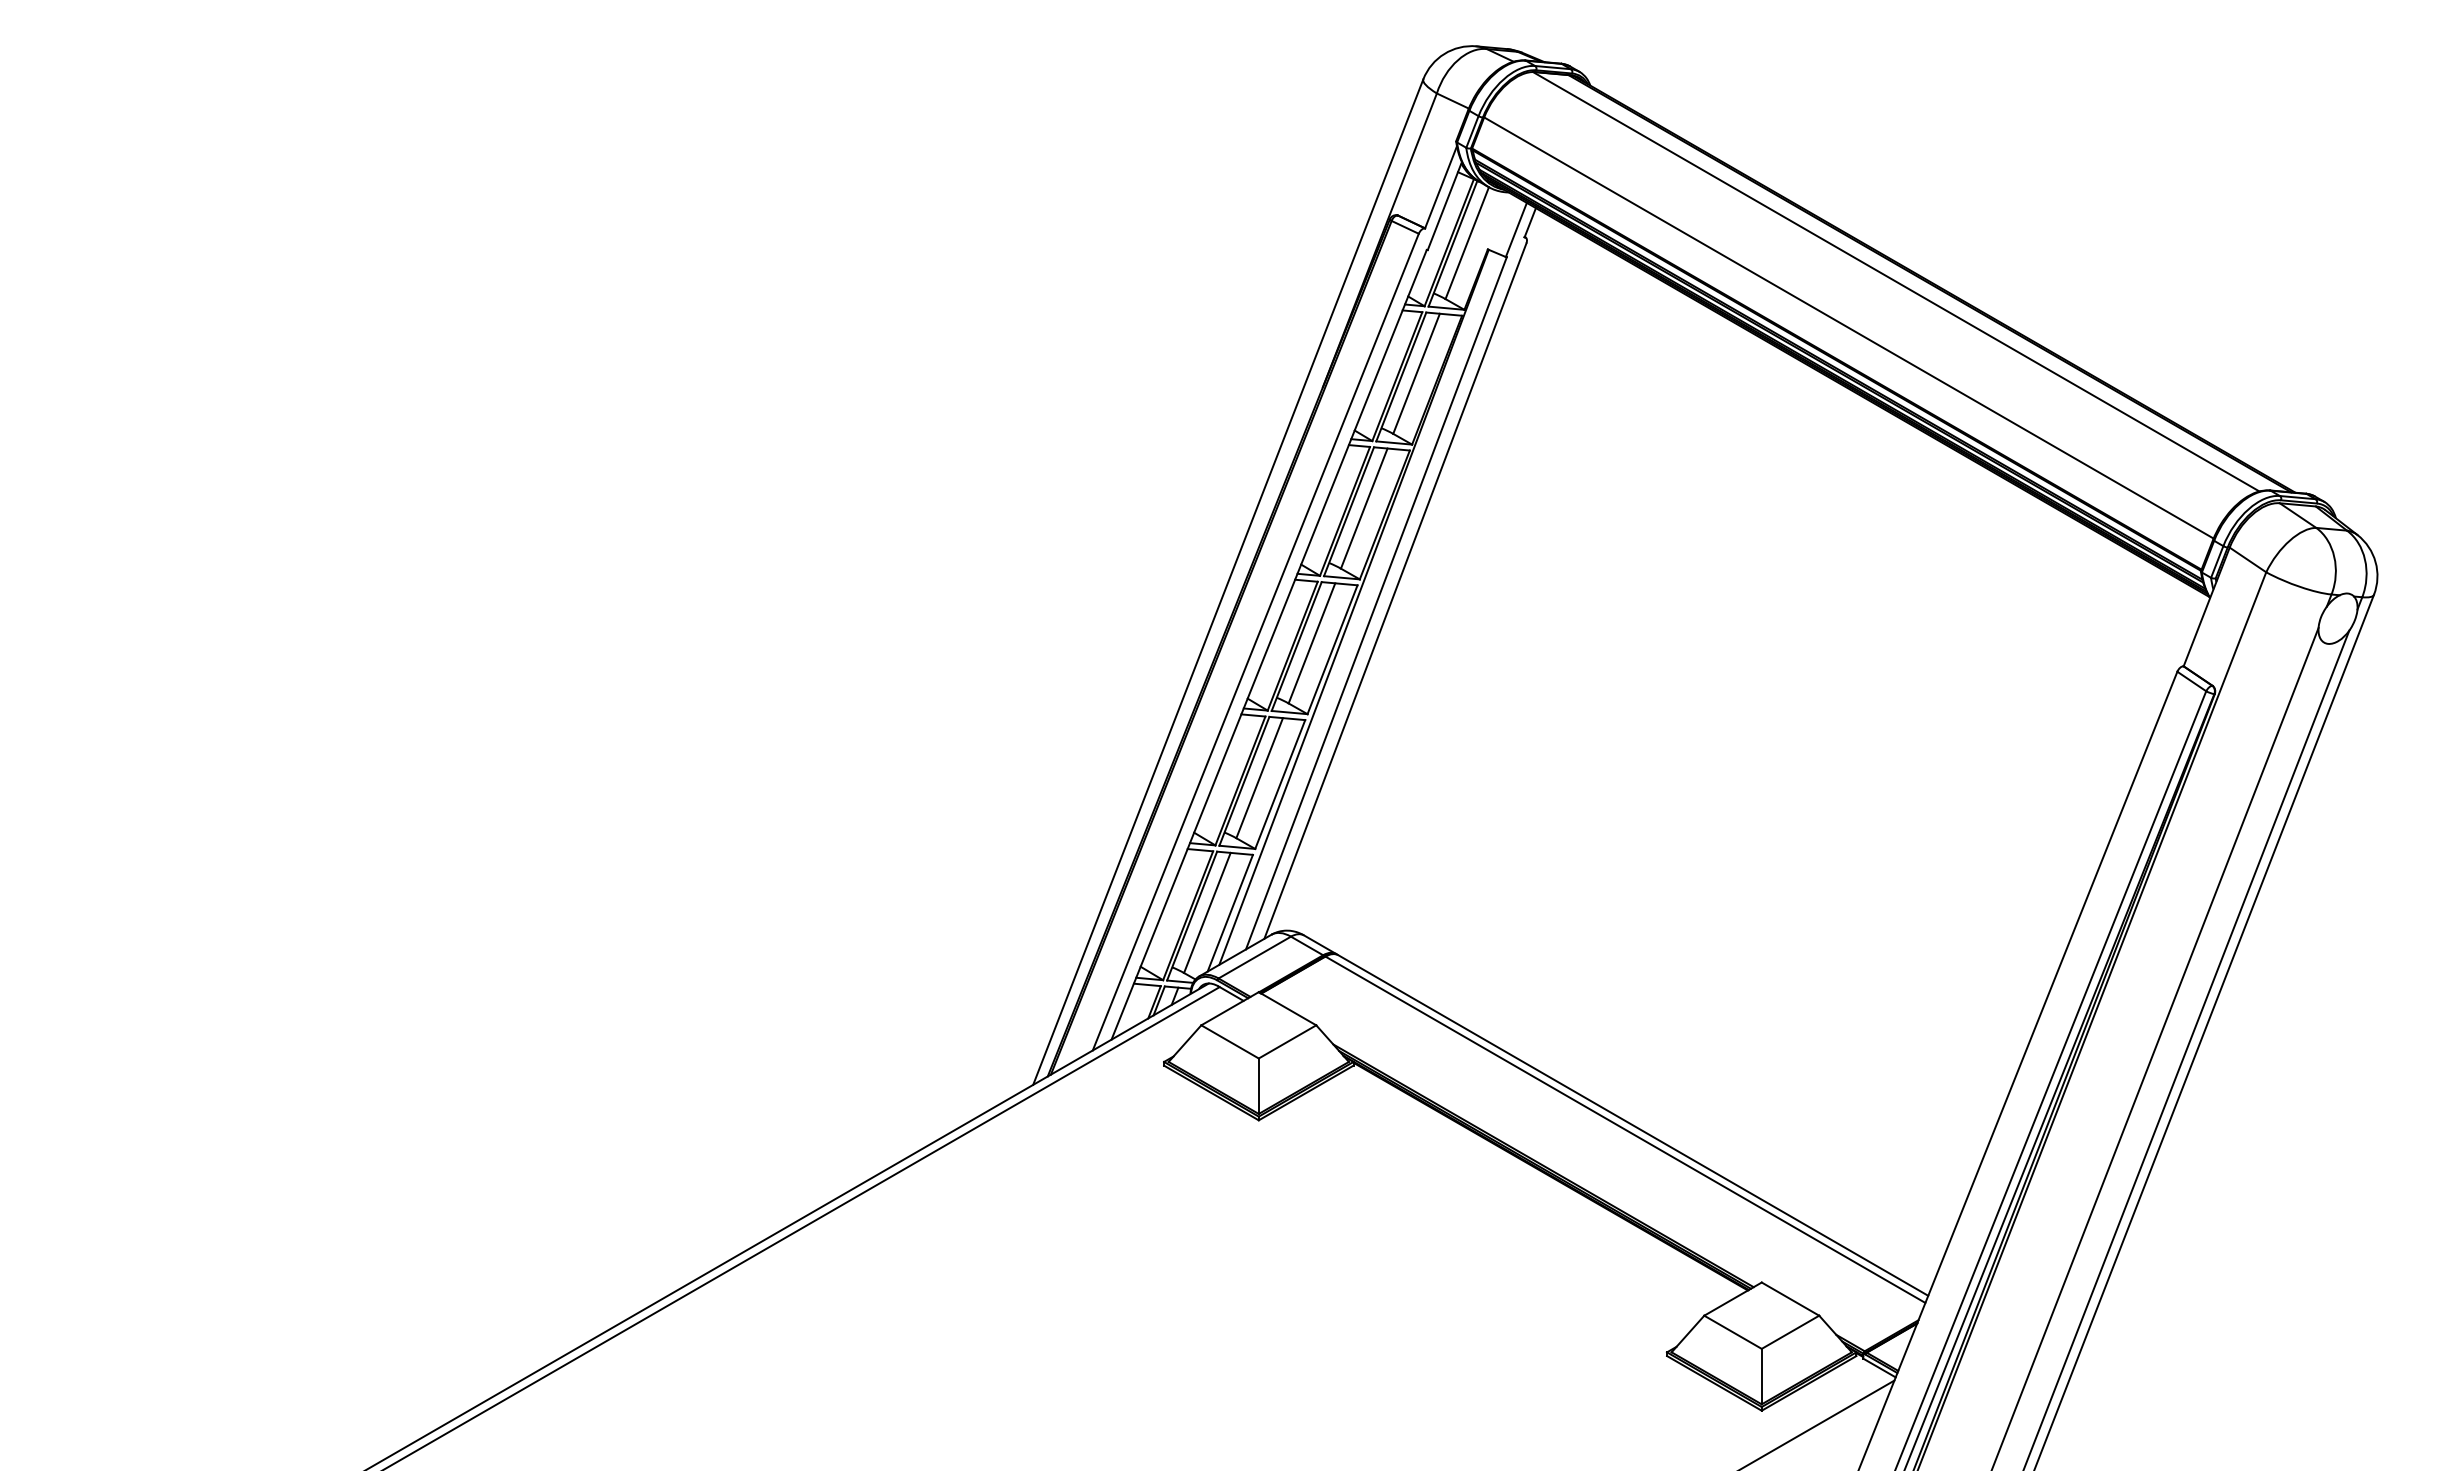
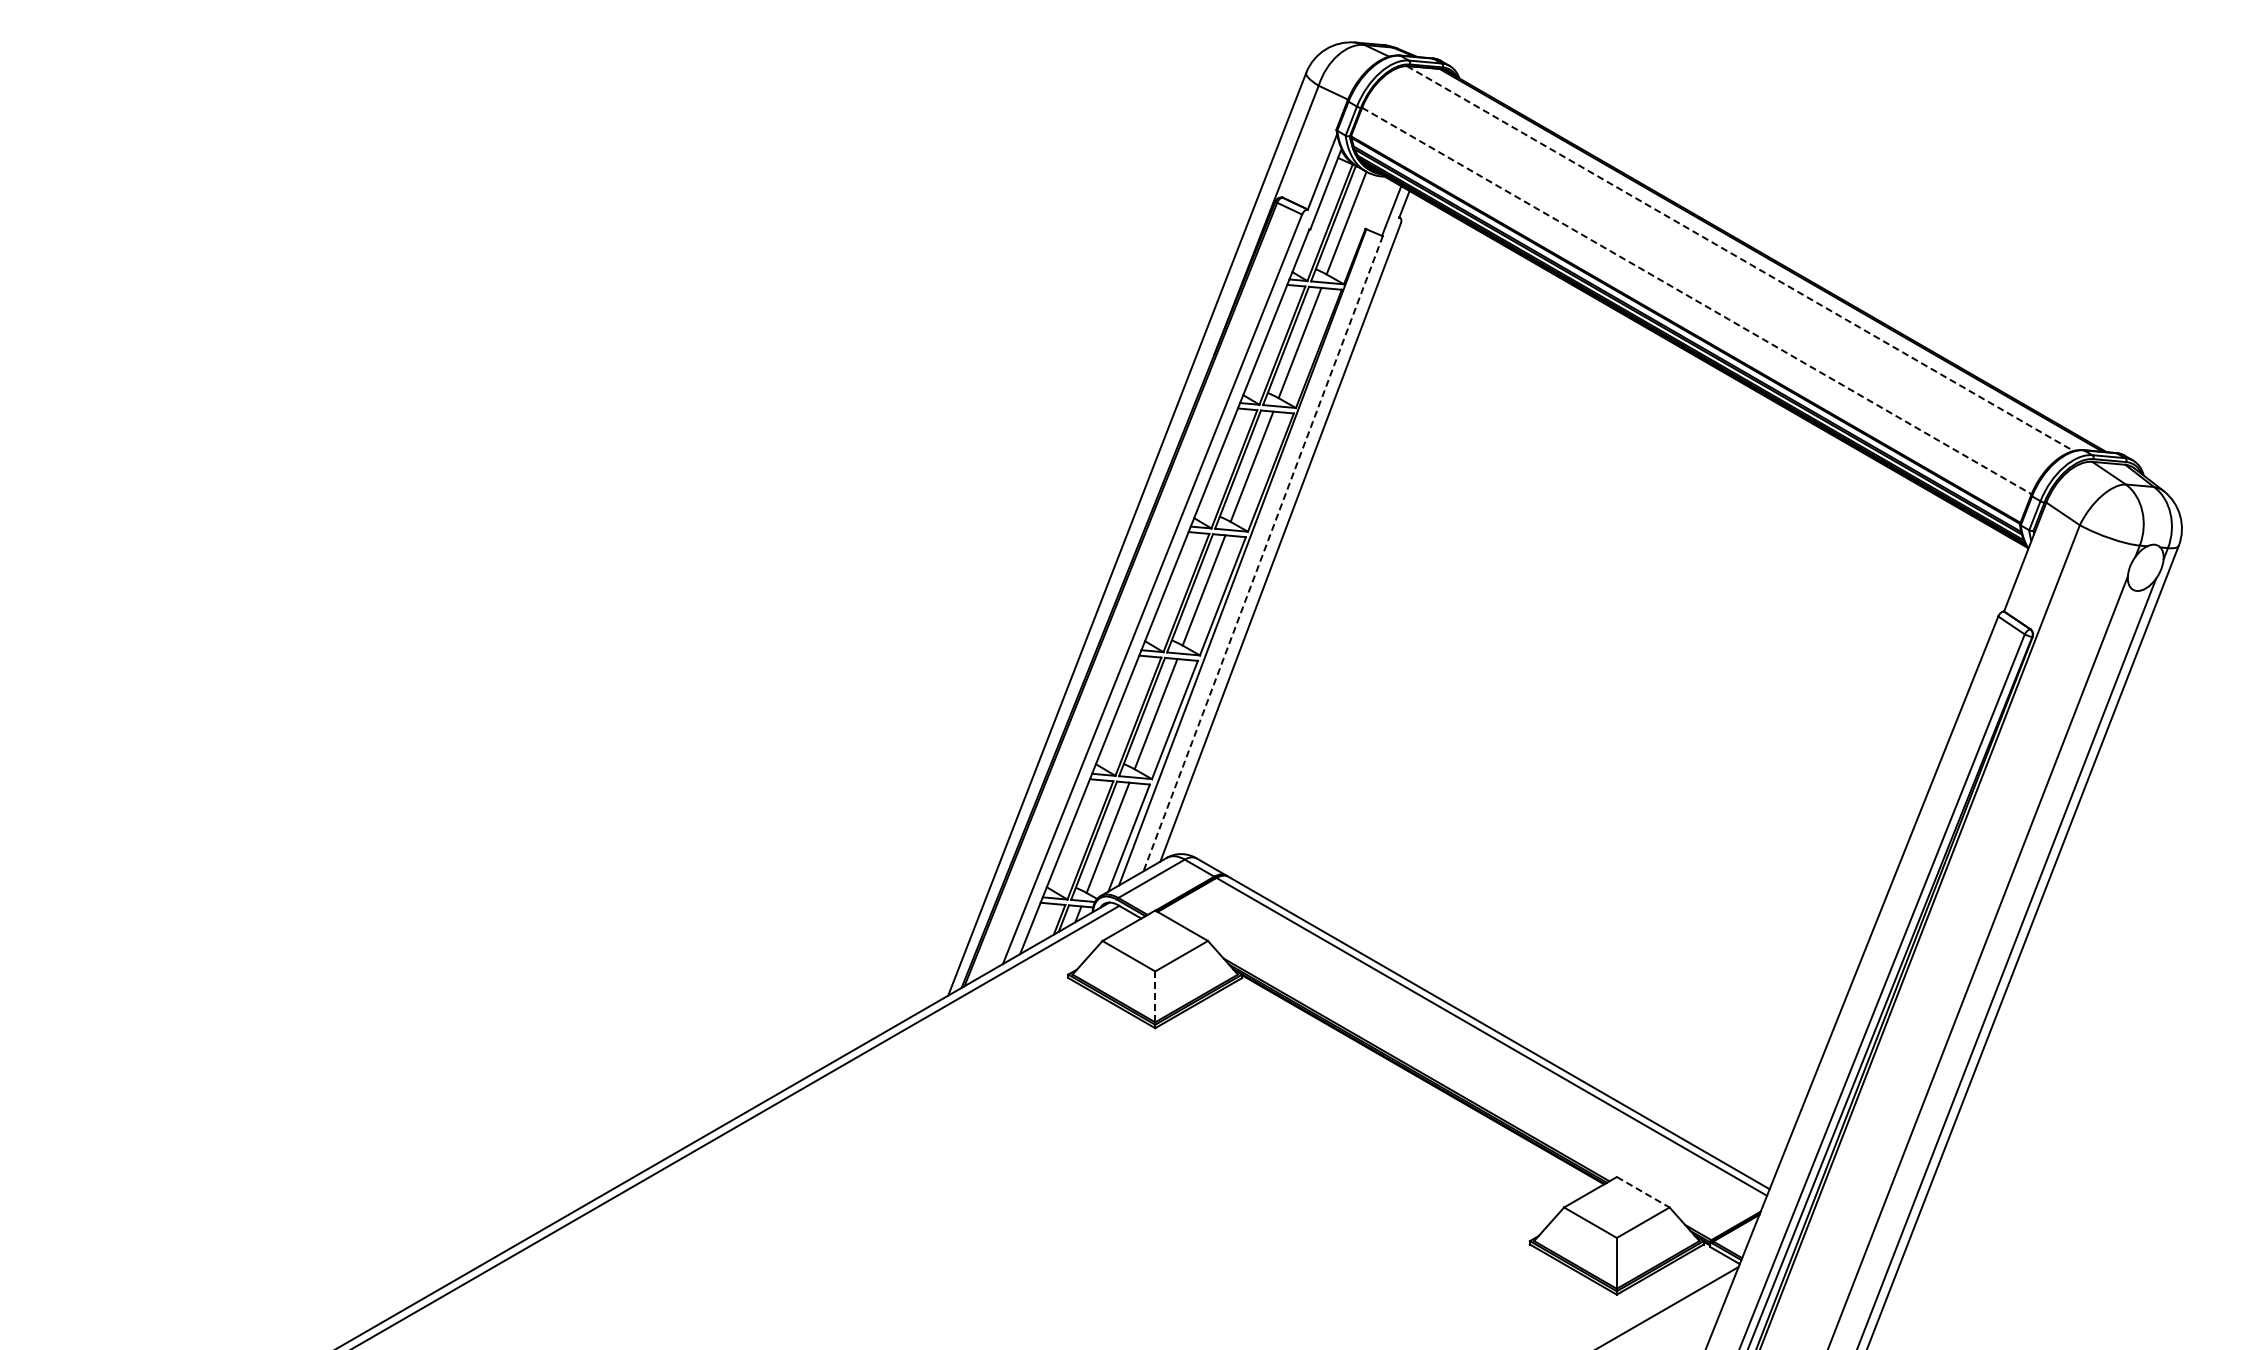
line: (1896, 281) -> (1740, 258), solid -> dashed
line: (1848, 328) -> (1696, 301), solid -> dashed
line: (1376, 603) -> (1263, 553), solid -> dashed
line: (1259, 1086) -> (1155, 997), solid -> dashed
line: (1790, 1299) -> (1643, 1192), solid -> dashed

